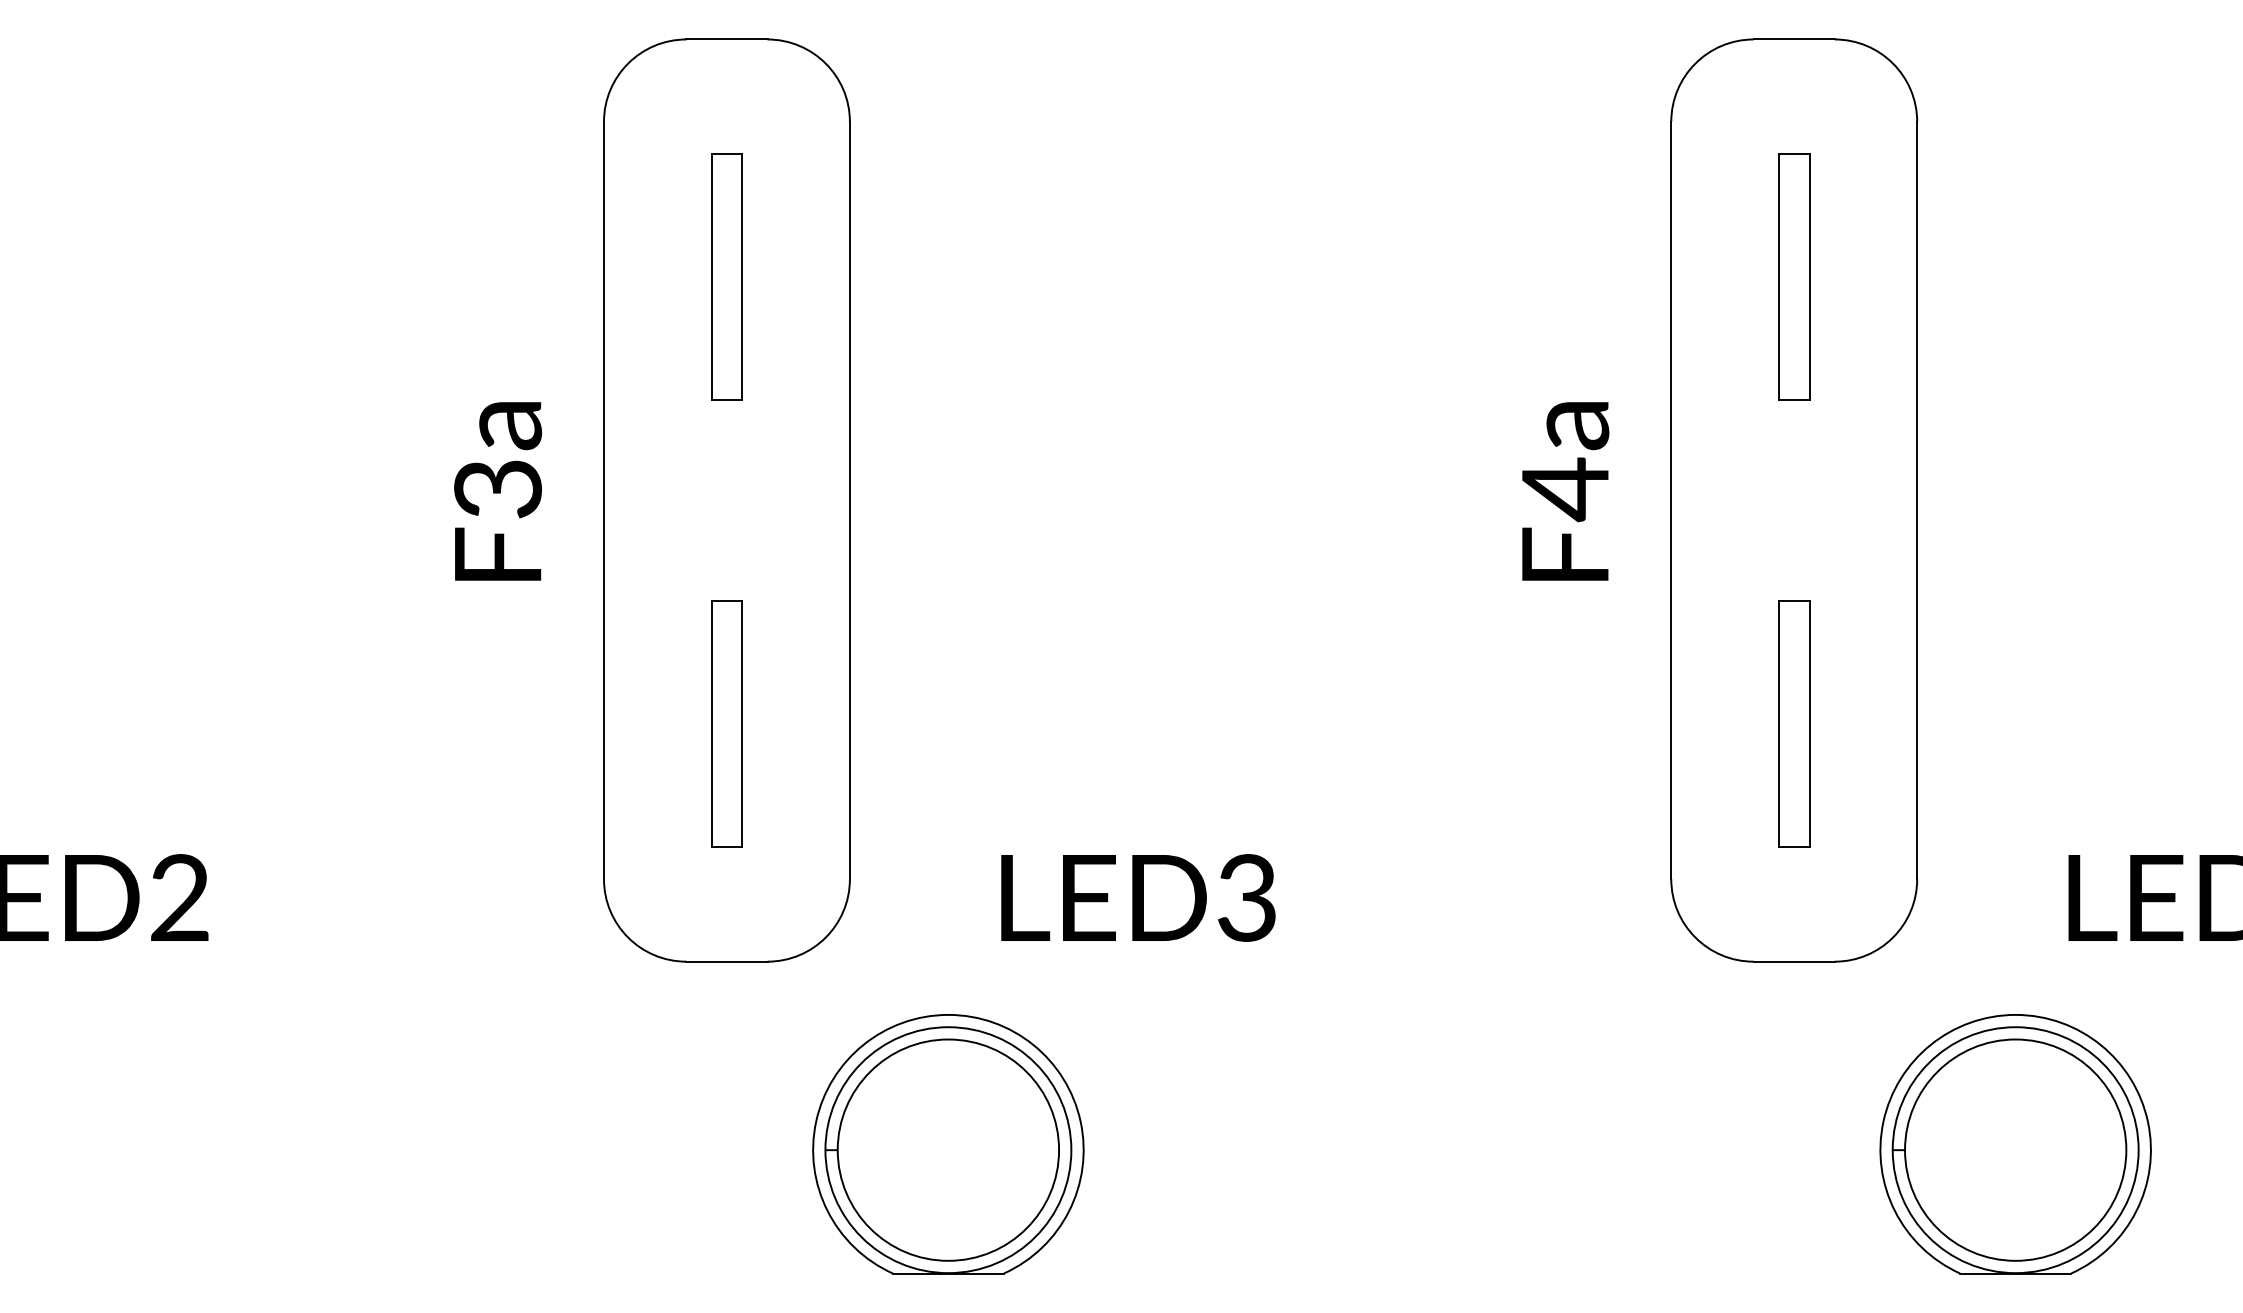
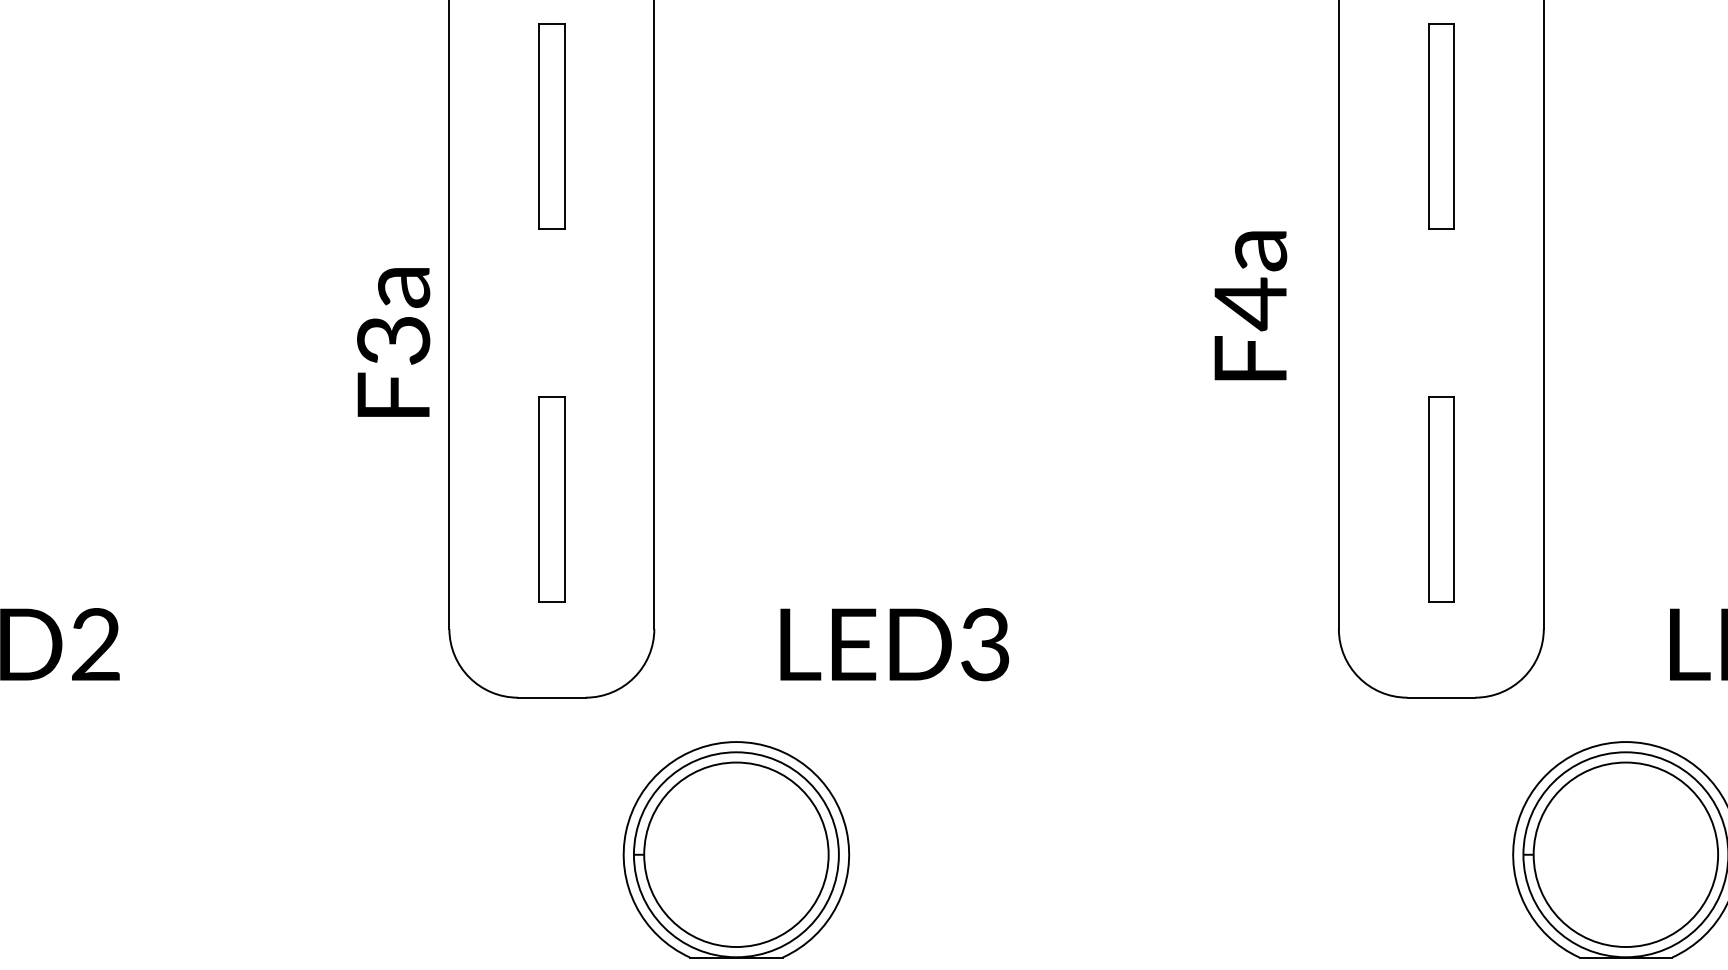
text: (497, 491) -> (393, 342), moved

